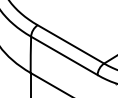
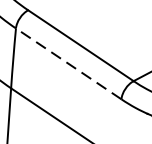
line: (63, 55) -> (67, 63), solid -> dashed

